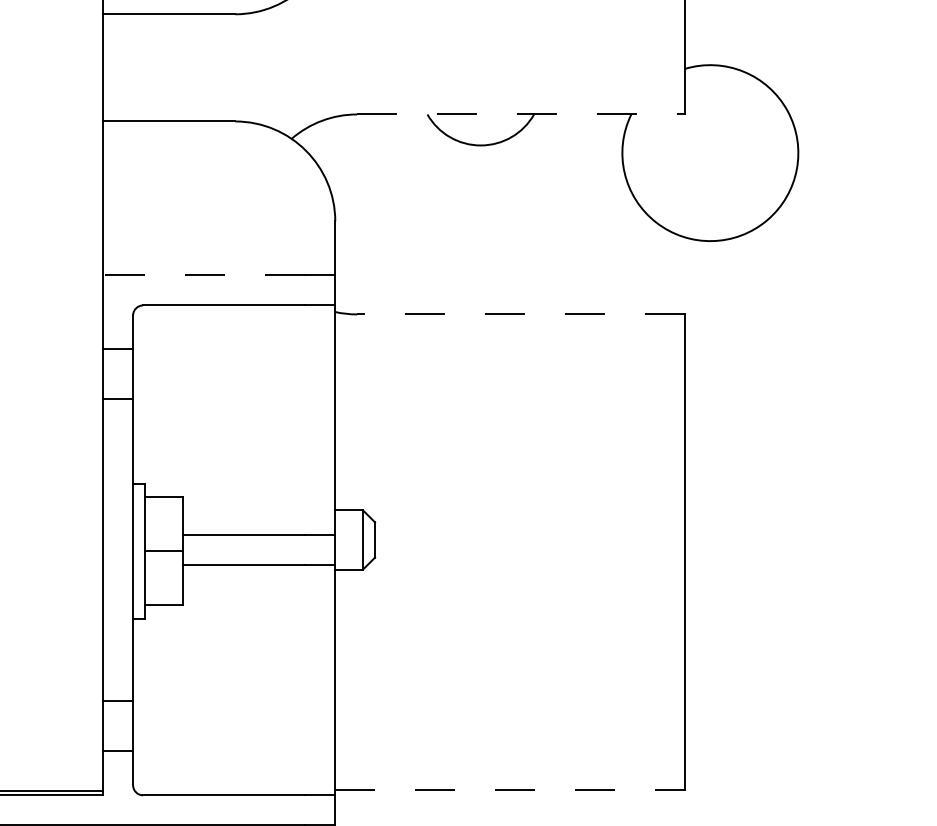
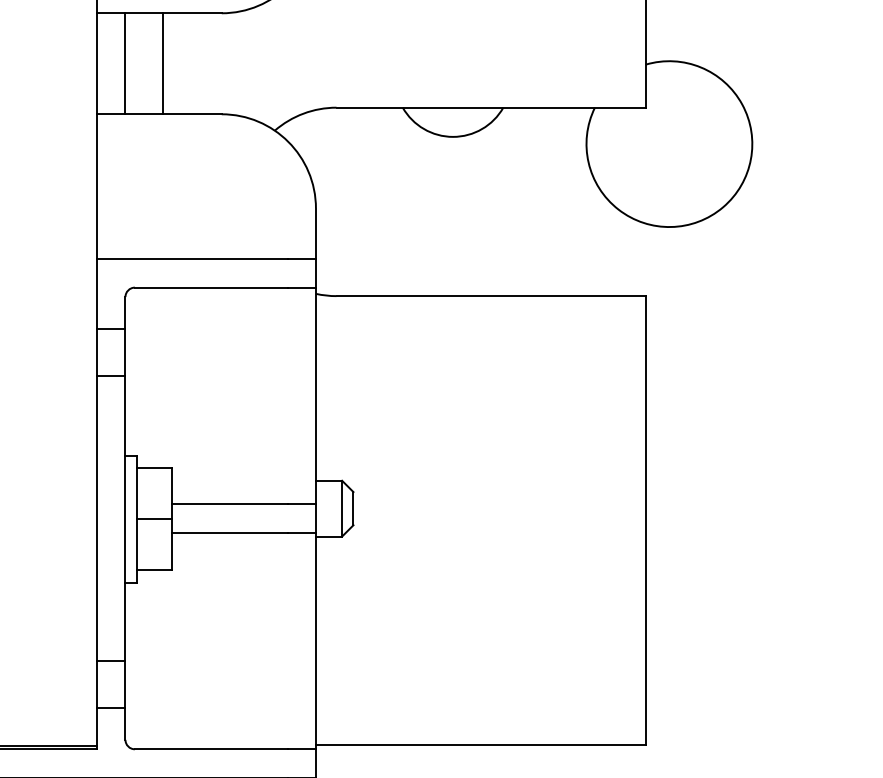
line: (133, 67) -> (125, 63), added
line: (173, 67) -> (163, 63), added
line: (521, 114) -> (491, 107), dashed -> solid
line: (203, 275) -> (191, 259), dashed -> solid
line: (521, 314) -> (491, 296), dashed -> solid
line: (509, 790) -> (480, 744), dashed -> solid

